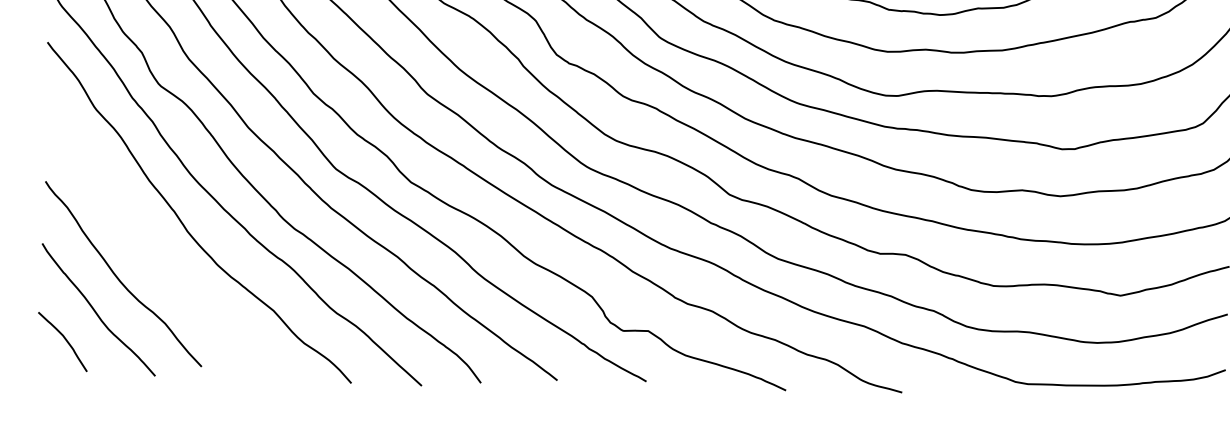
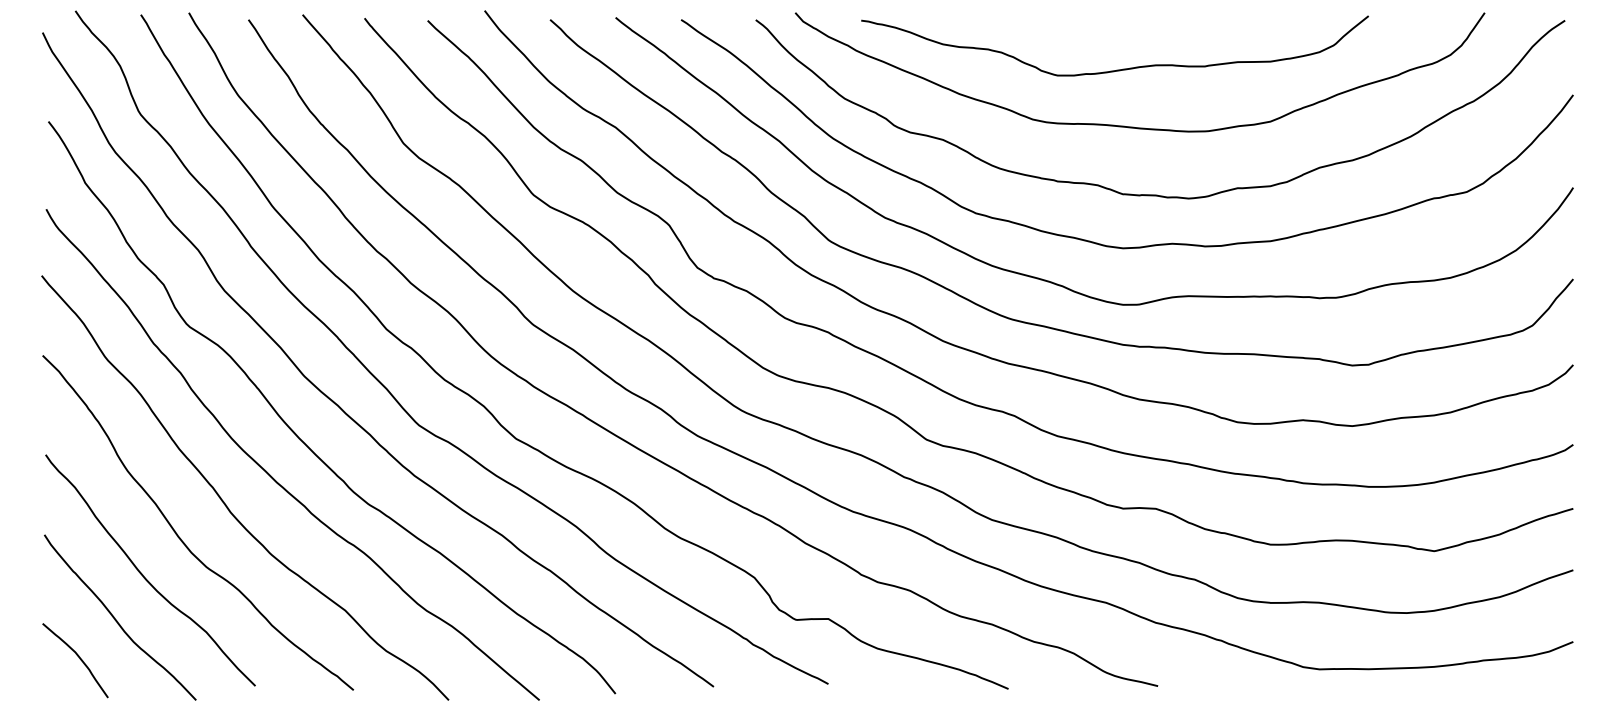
curve: (148, 250) -> (181, 538), added

